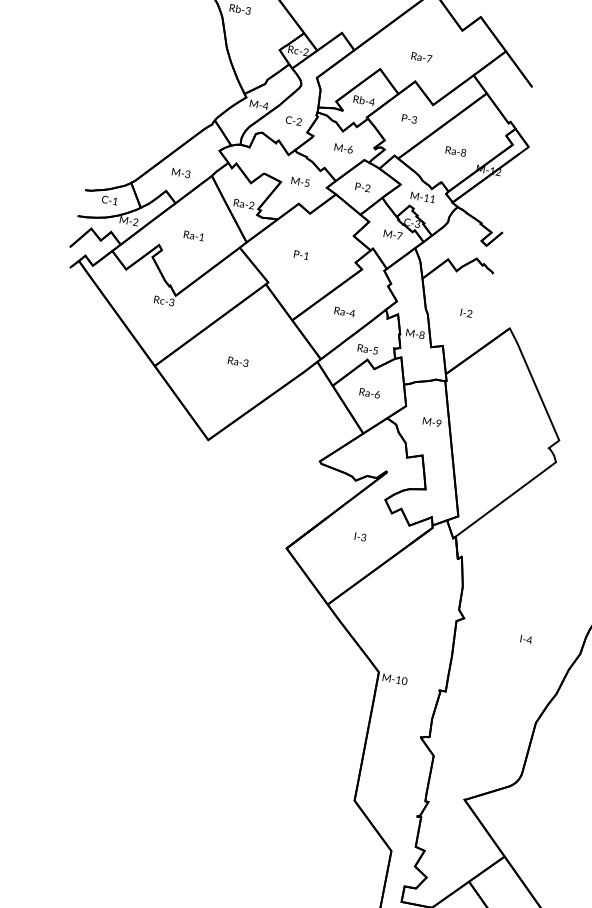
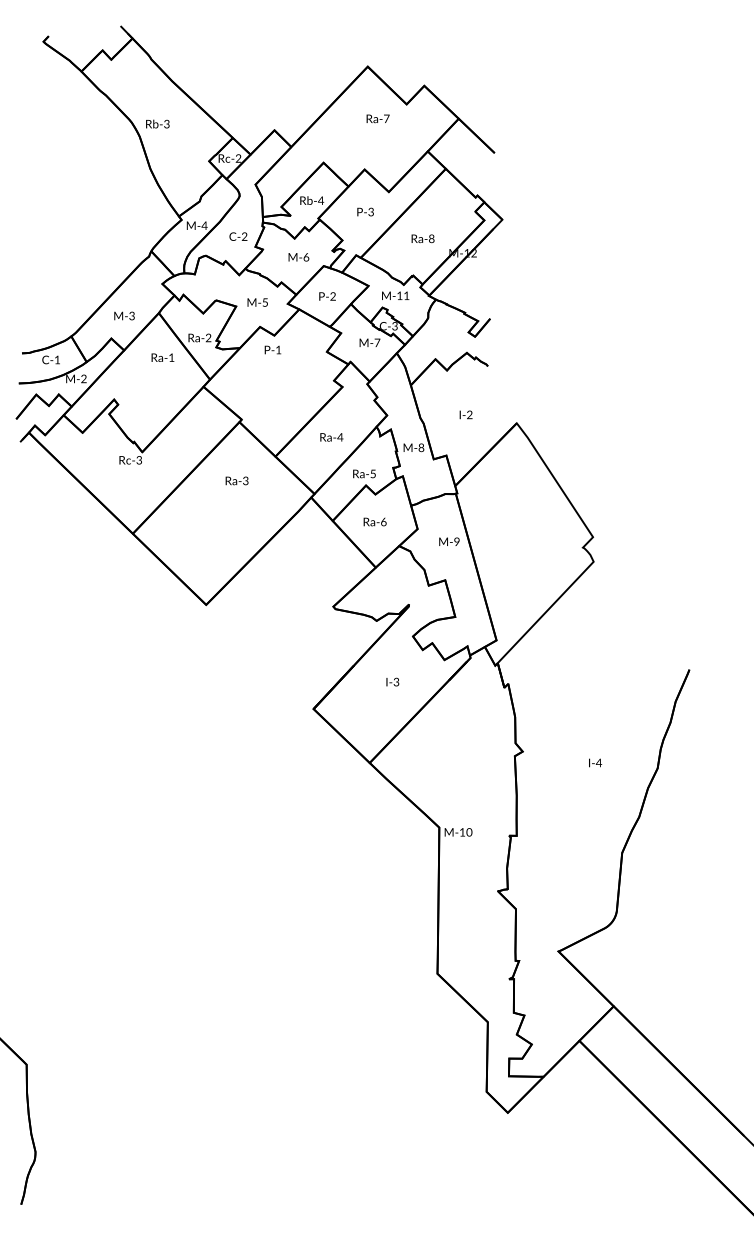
text: (421, 57) -> (377, 118), moved
text: (193, 235) -> (162, 357), moved
text: (301, 254) -> (272, 349), moved
text: (237, 361) -> (236, 480), moved

